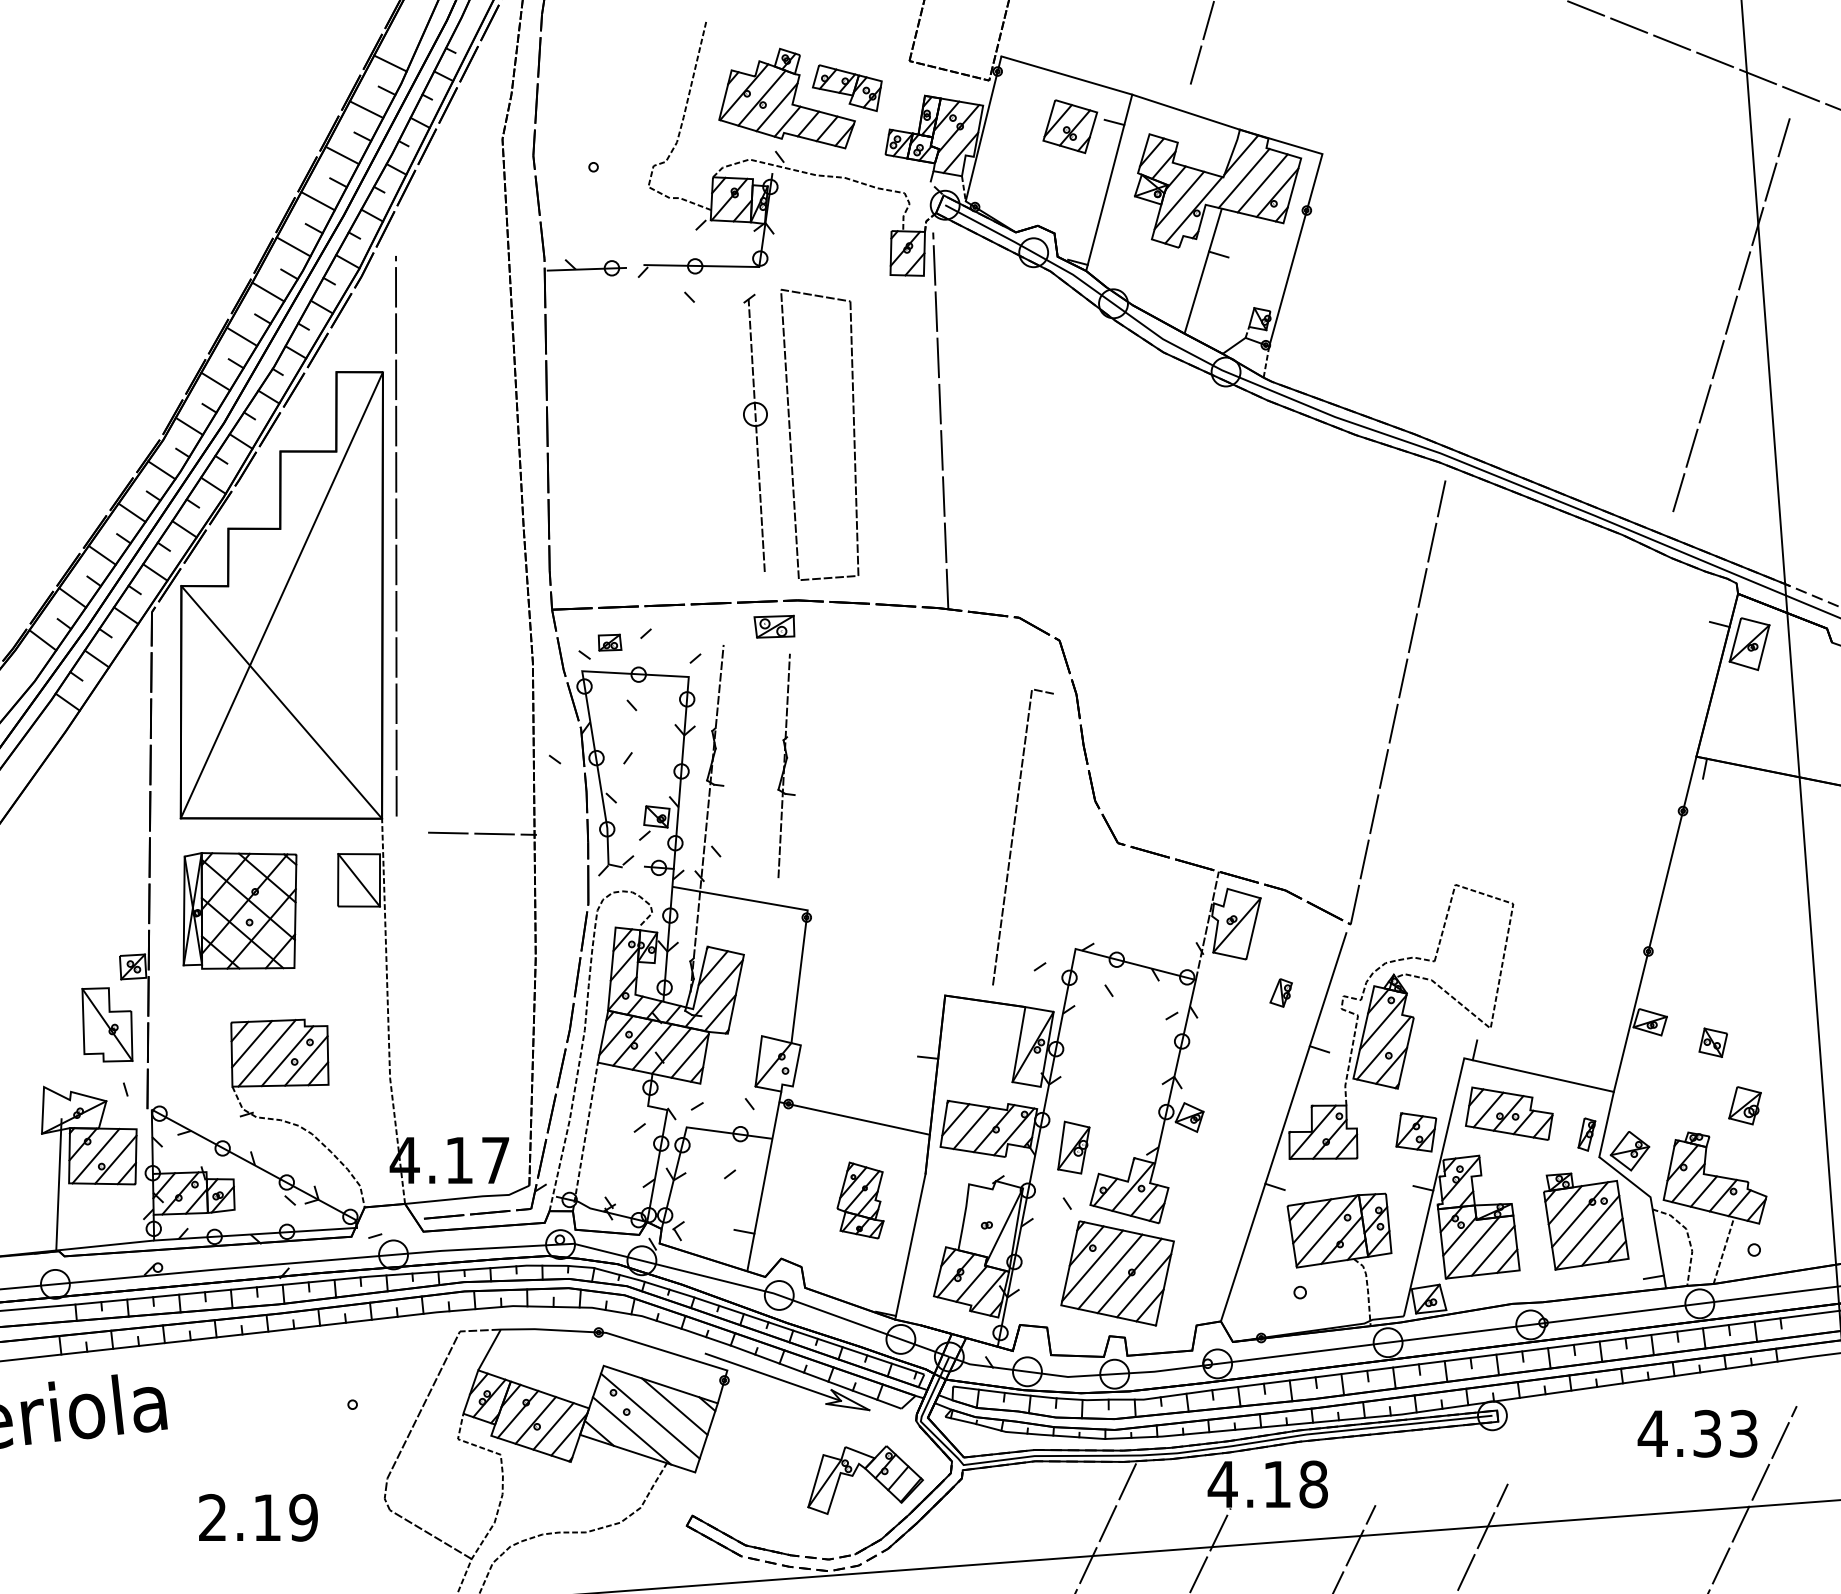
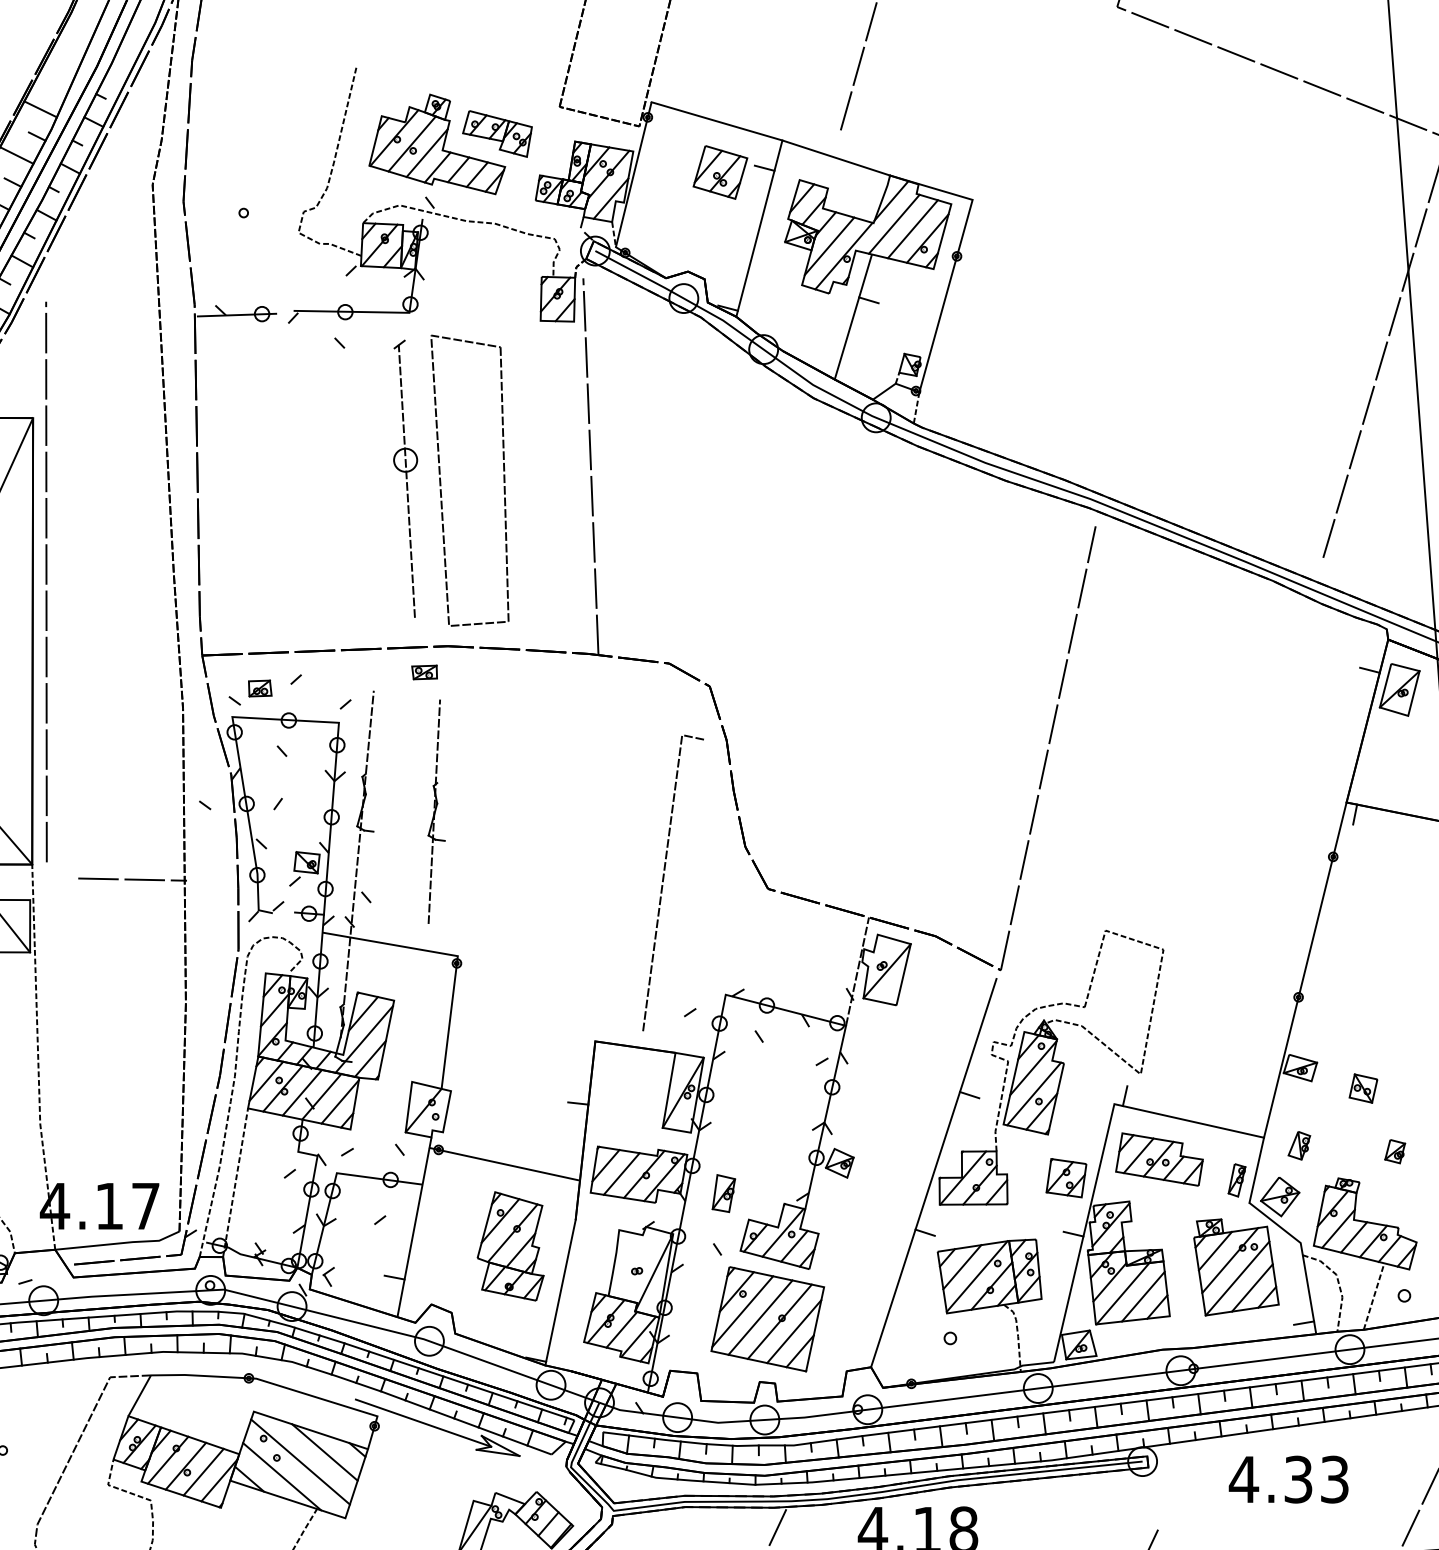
part: (774, 626) -> (424, 672), size x0.62
part: (1280, 992) -> (1298, 1145), moved
part: (1744, 1105) -> (1394, 1151), size x0.62
part: (1073, 1147) -> (723, 1193), size x0.71
part: (860, 1200) -> (510, 1246), size x1.43
text: (1697, 1433) -> (1288, 1479), moved

